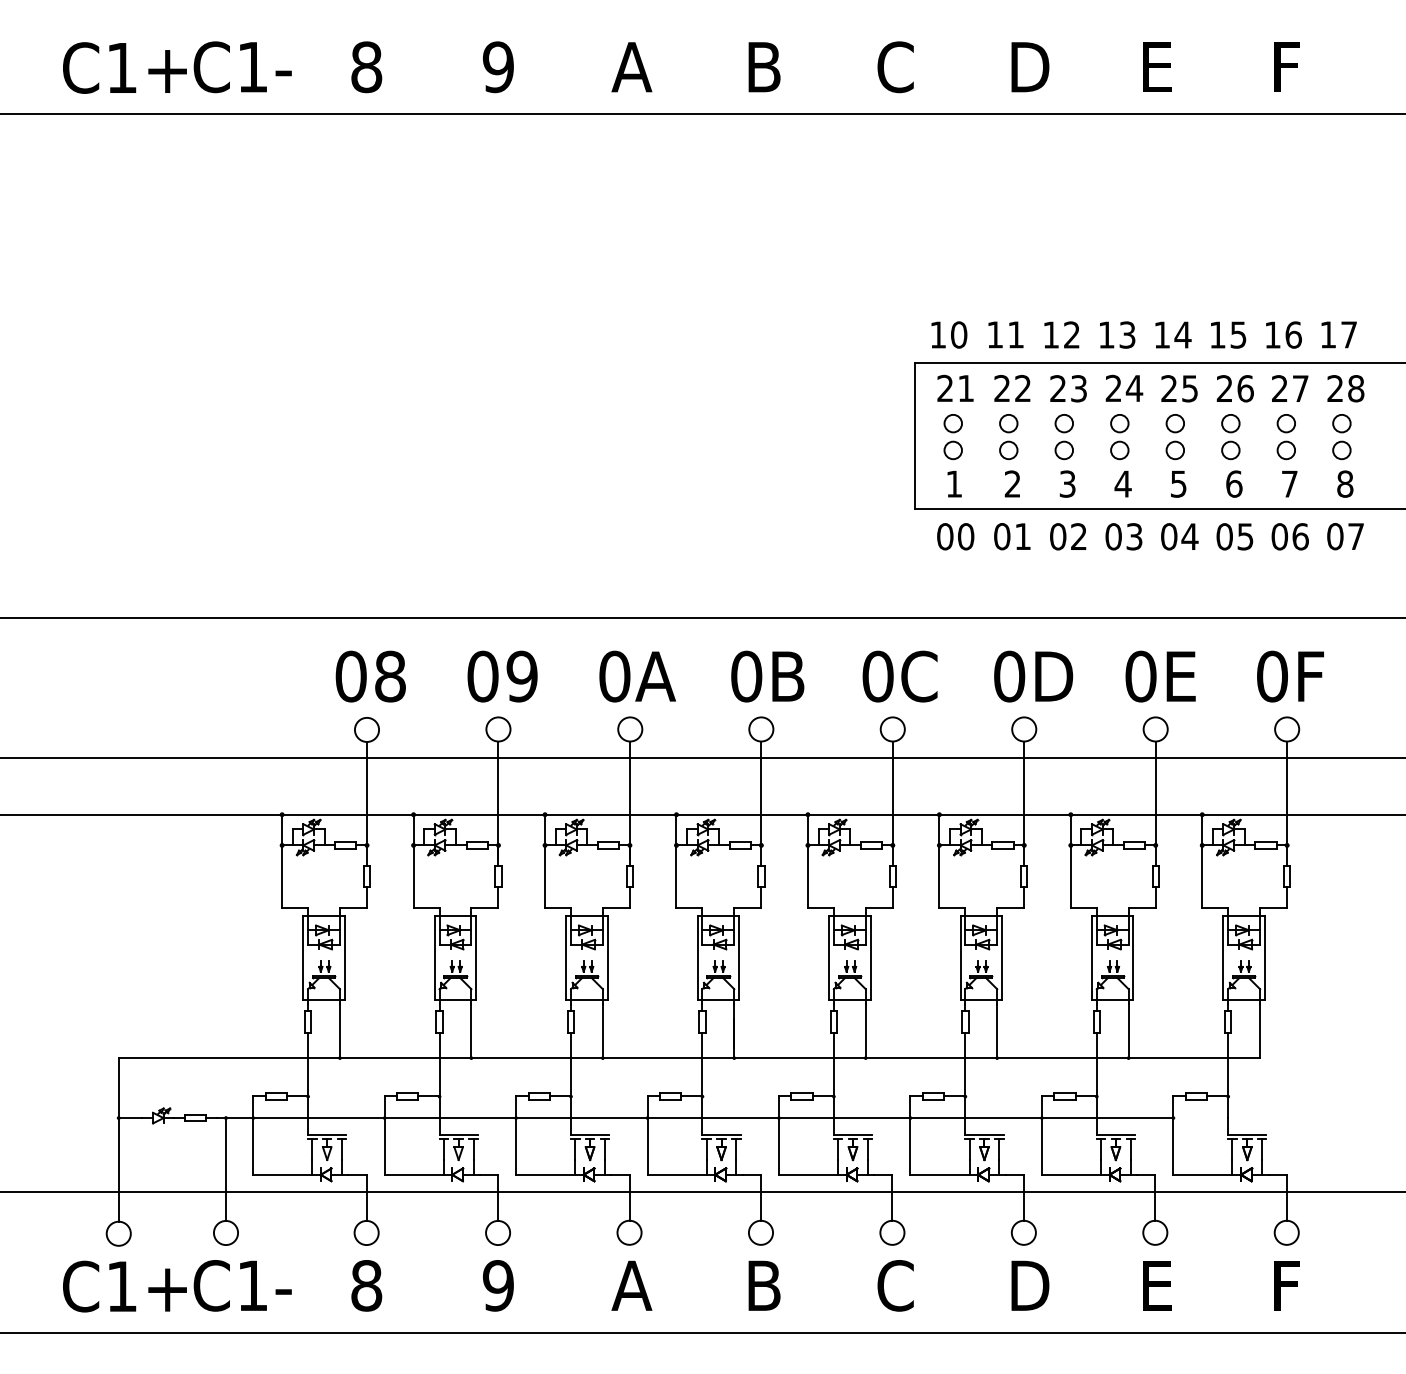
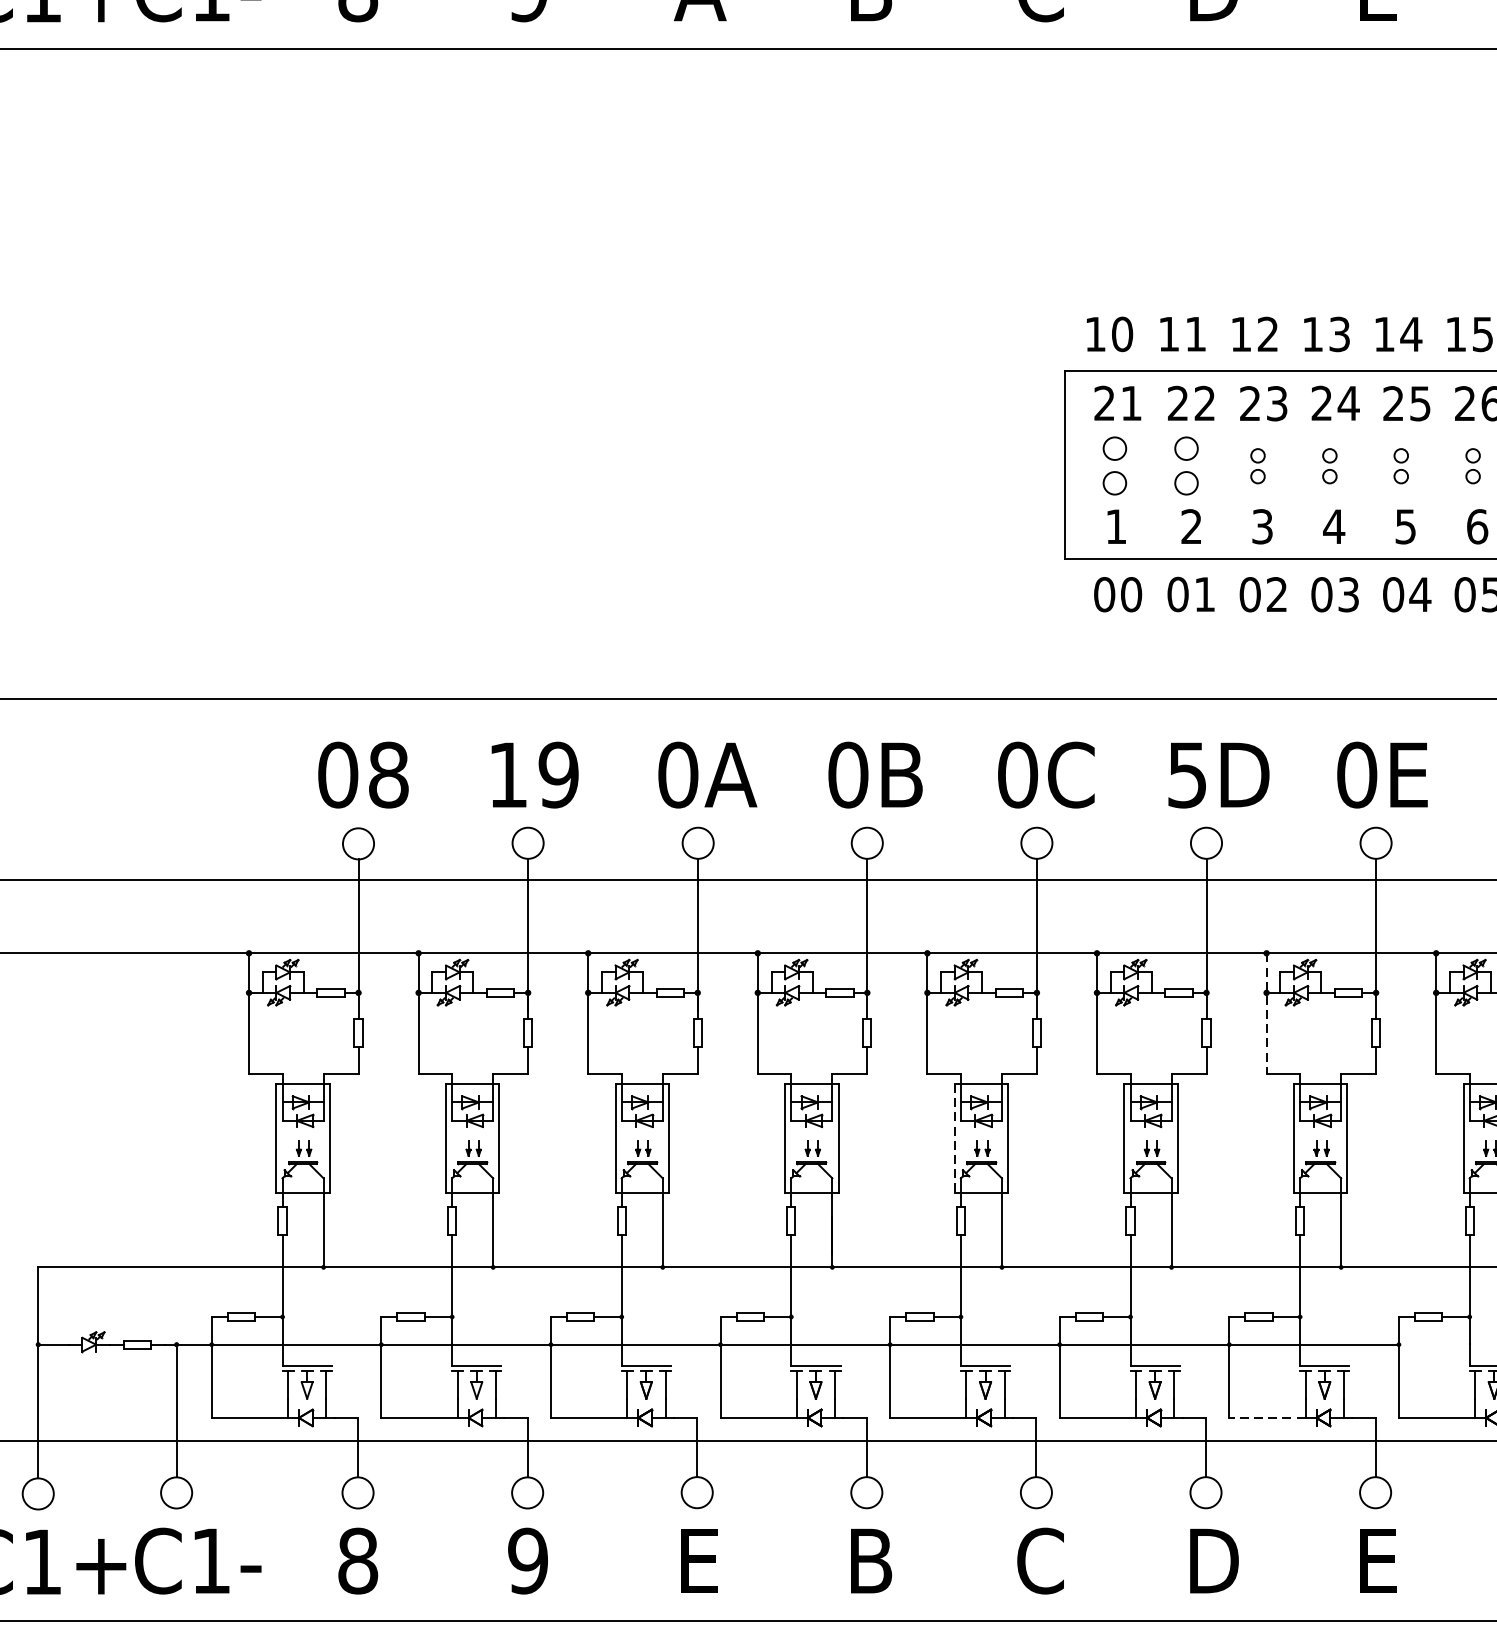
part: (1063, 437) -> (1257, 466), size x0.6
part: (1119, 437) -> (1329, 466), size x0.6
part: (1174, 437) -> (1400, 466), size x0.6
part: (1230, 437) -> (1472, 466), size x0.6
text: (482, 676) -> (507, 774), 09 -> 19
text: (1009, 676) -> (1187, 774), 0D -> 5D
line: (1070, 861) -> (1266, 1013), solid -> dashed
line: (829, 958) -> (955, 1138), solid -> dashed
line: (1071, 1174) -> (1267, 1417), solid -> dashed
text: (631, 1285) -> (699, 1560), A -> E

